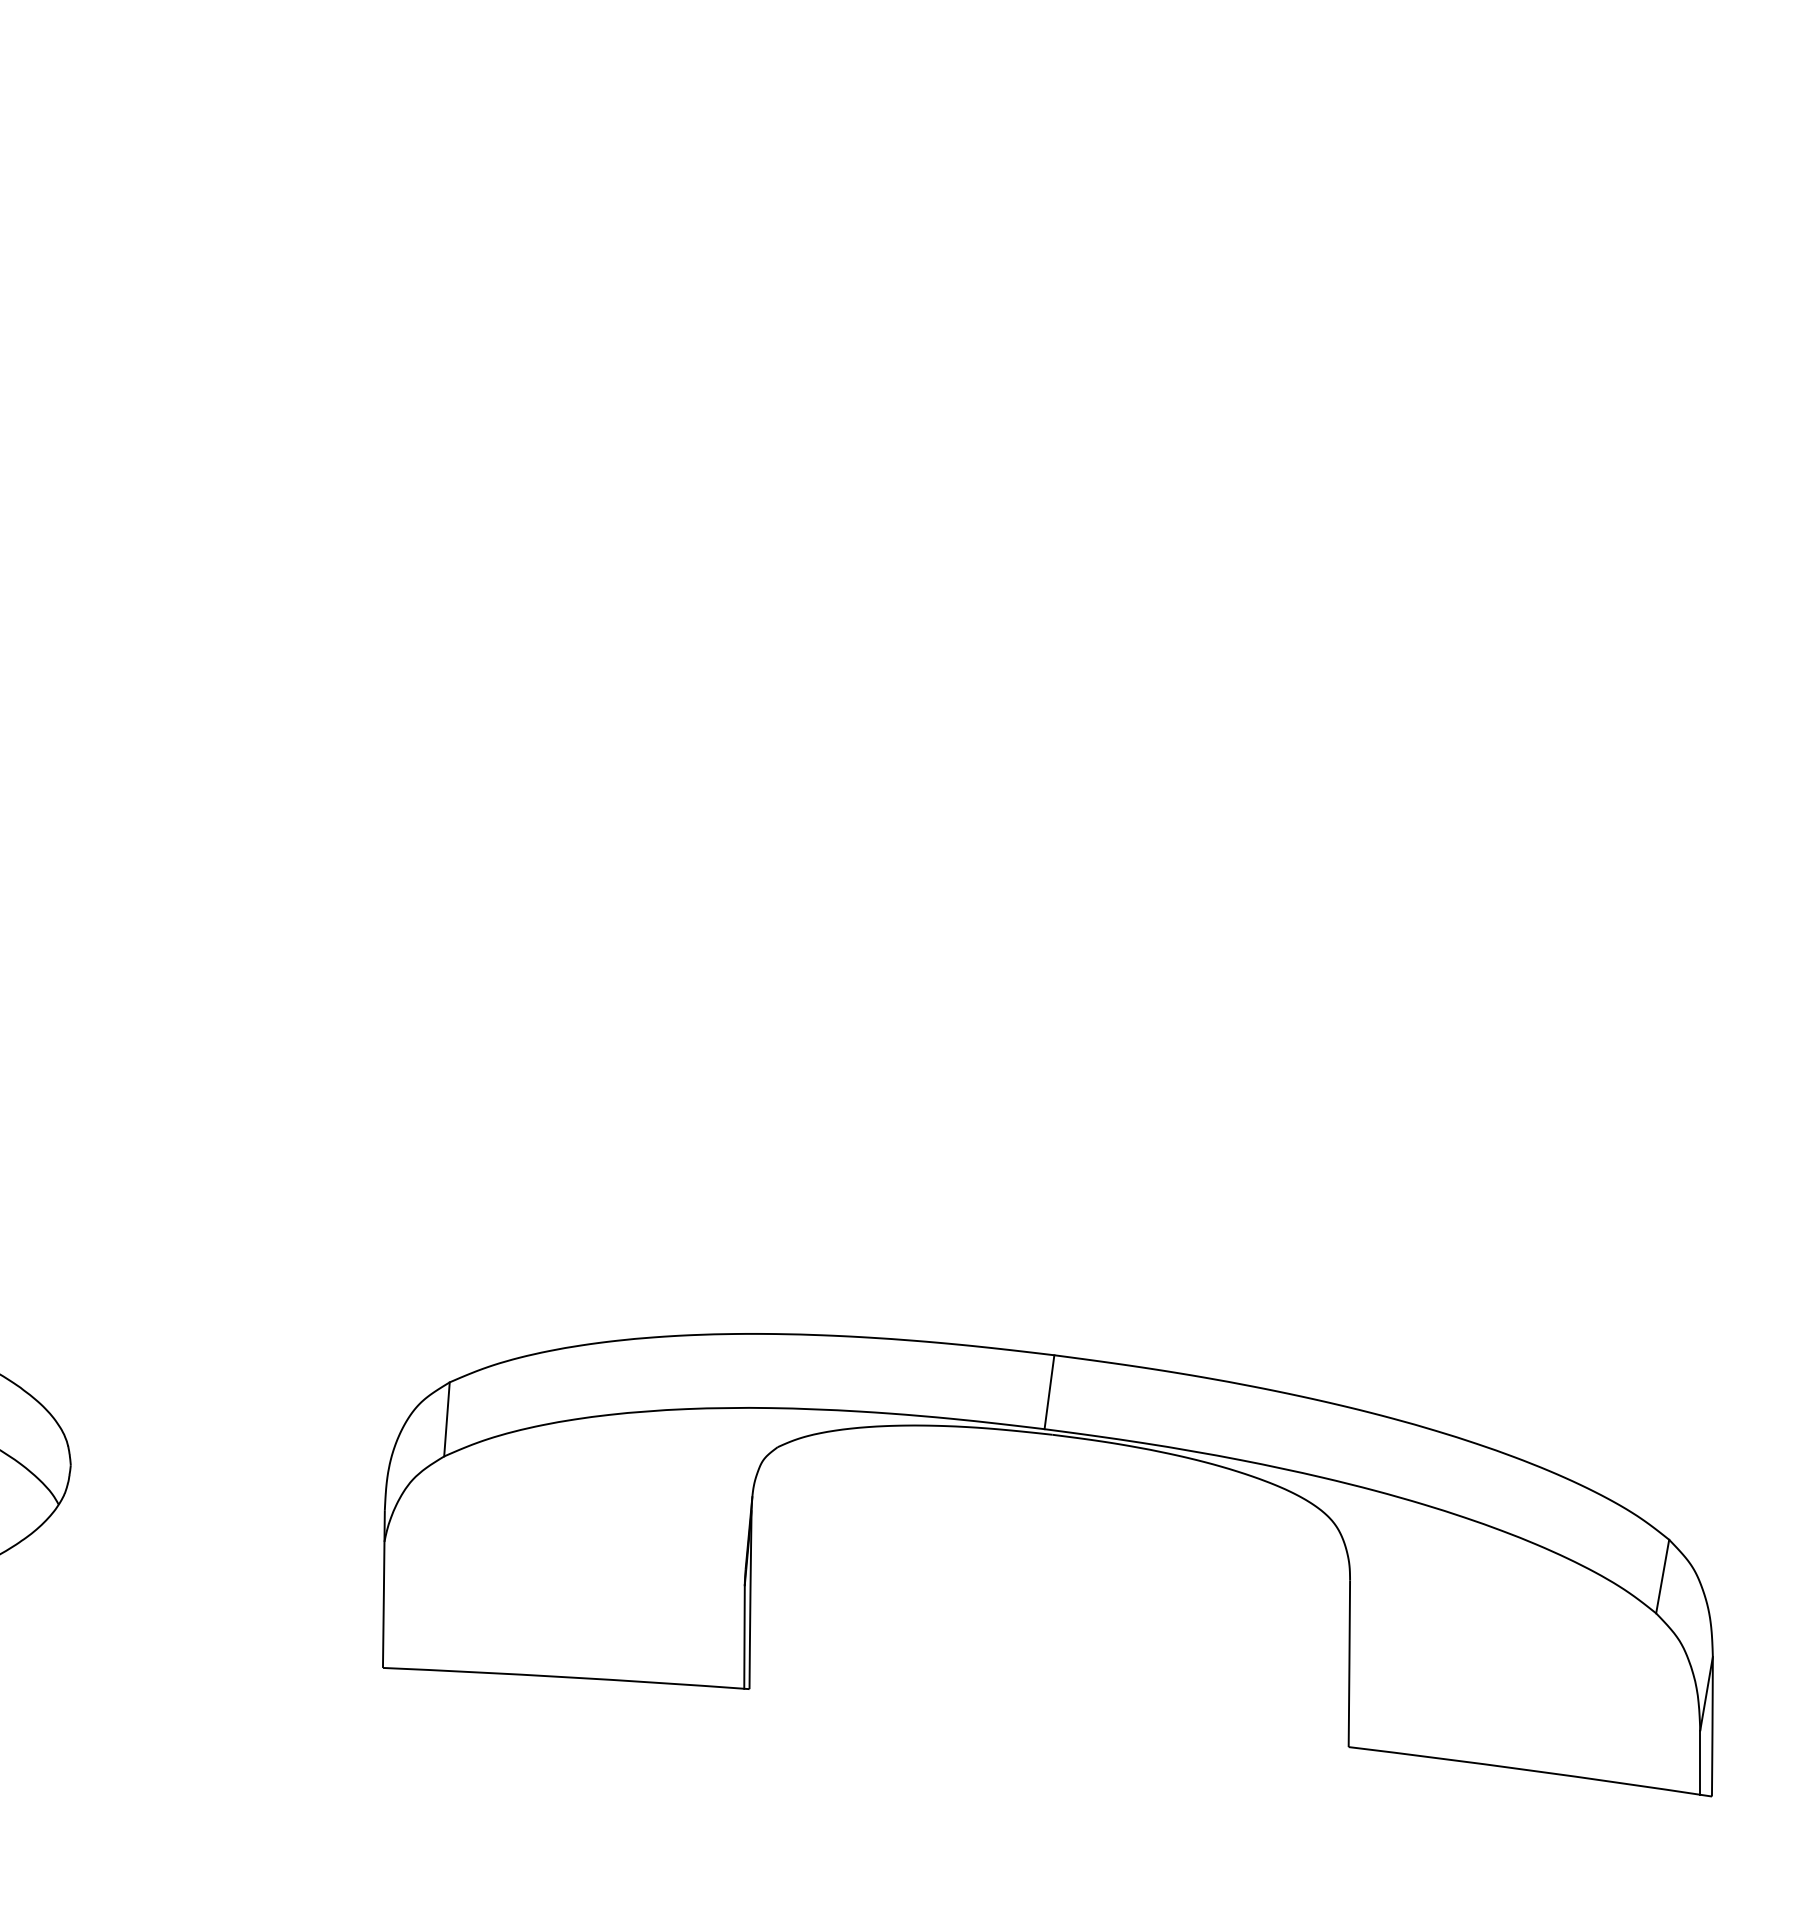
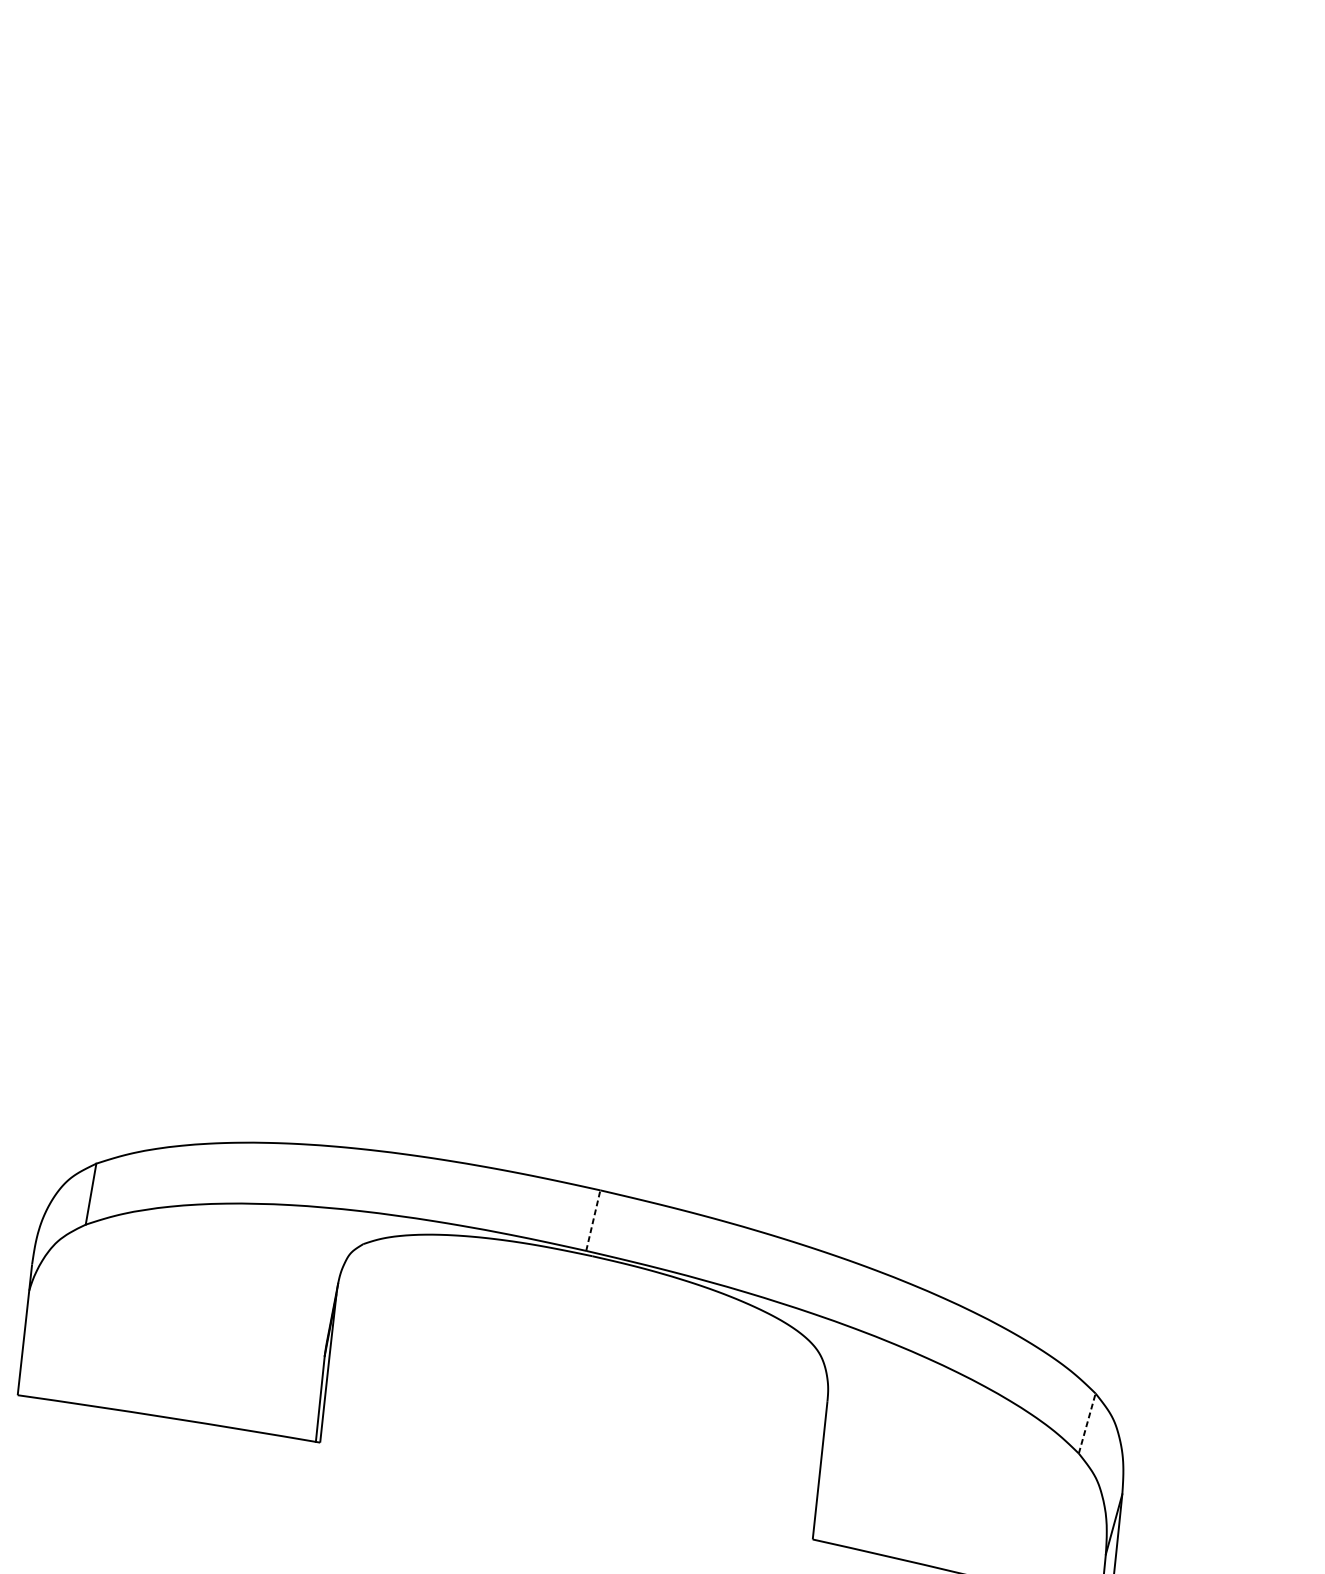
line: (1049, 1391) -> (593, 1220), solid -> dashed
line: (1662, 1576) -> (1087, 1423), solid -> dashed

